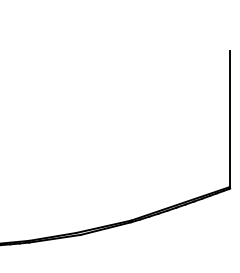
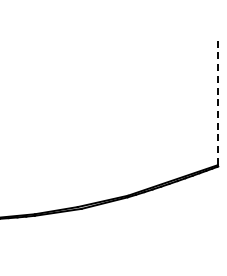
line: (229, 119) -> (217, 103), solid -> dashed

